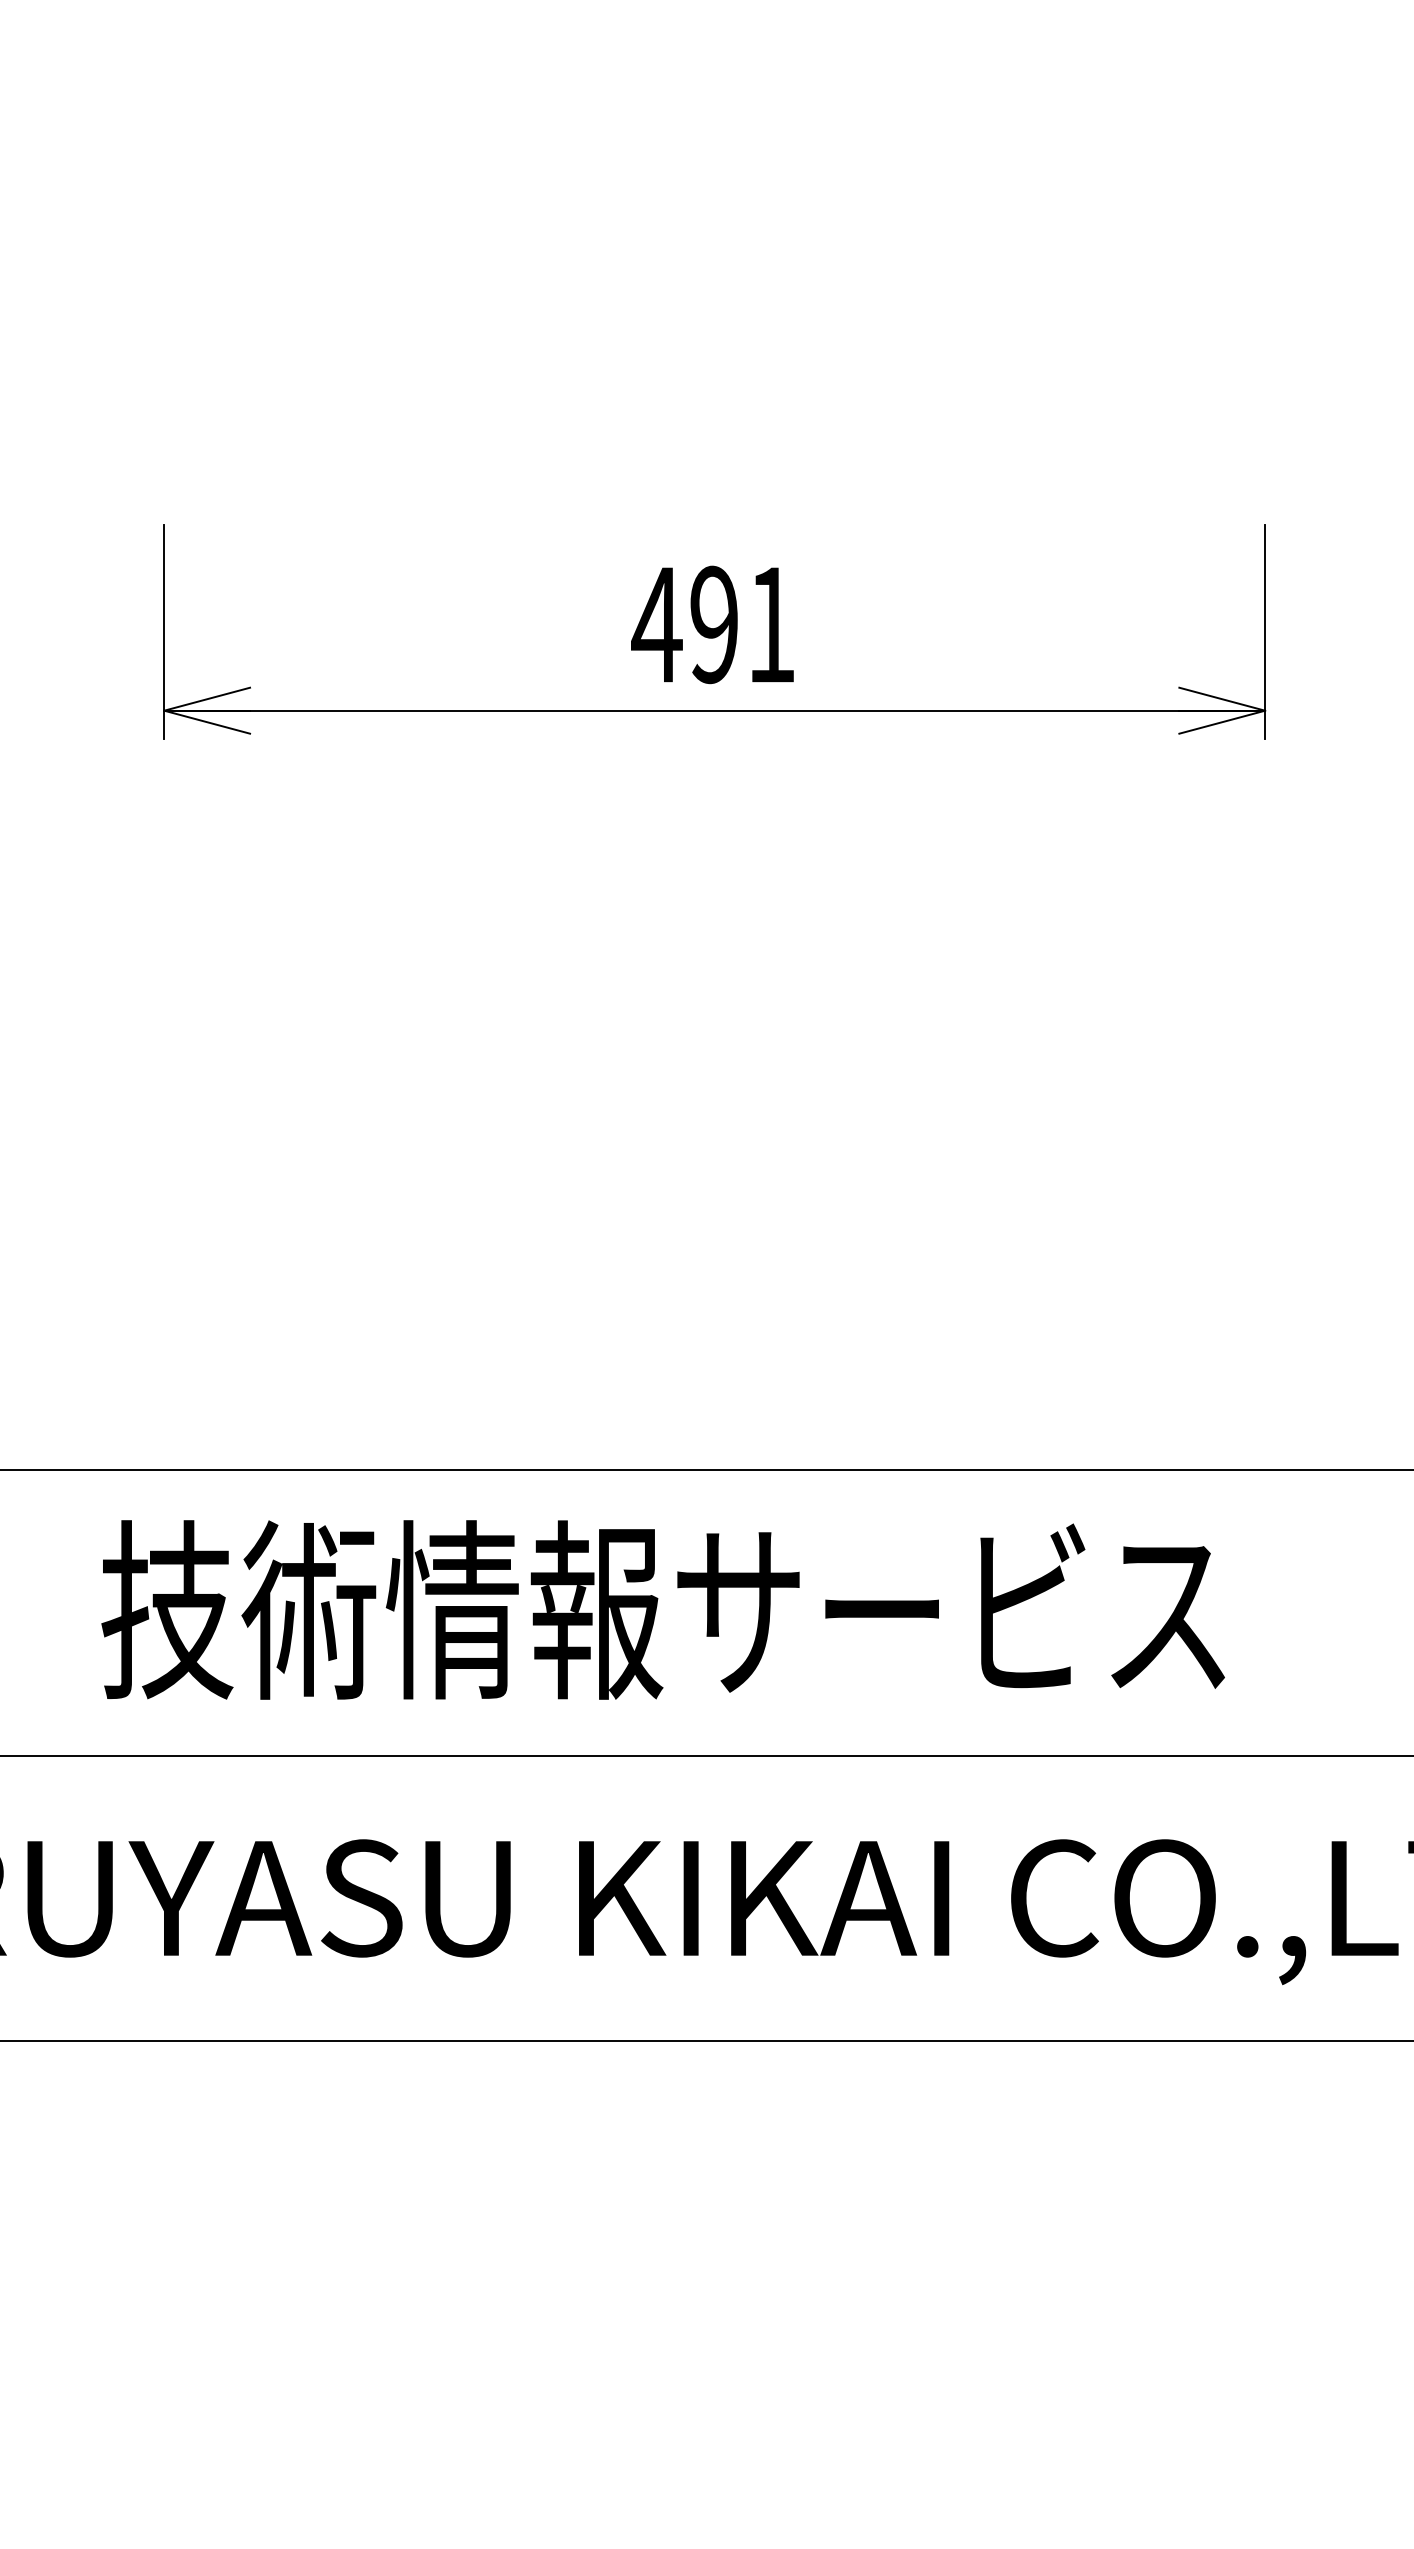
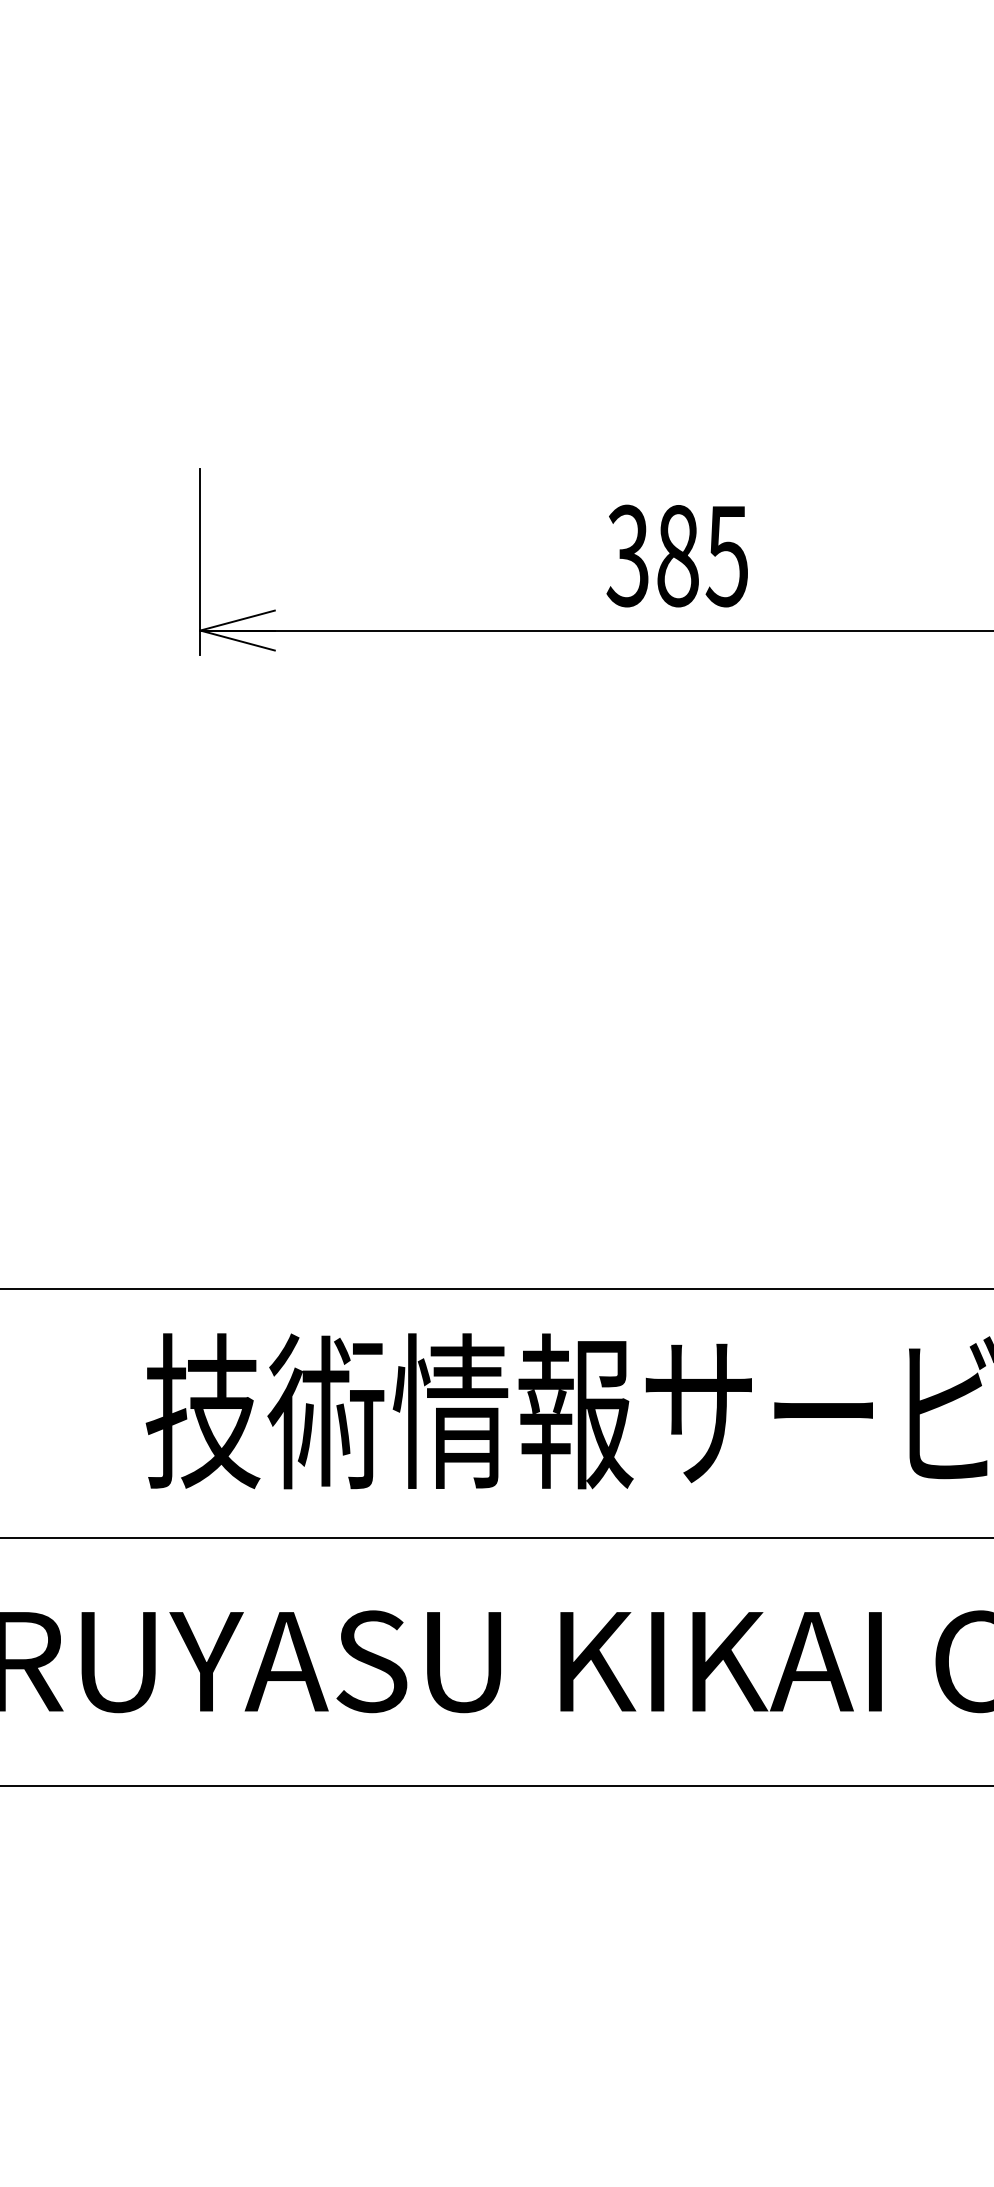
text: (712, 624) -> (676, 555), 491 -> 385

